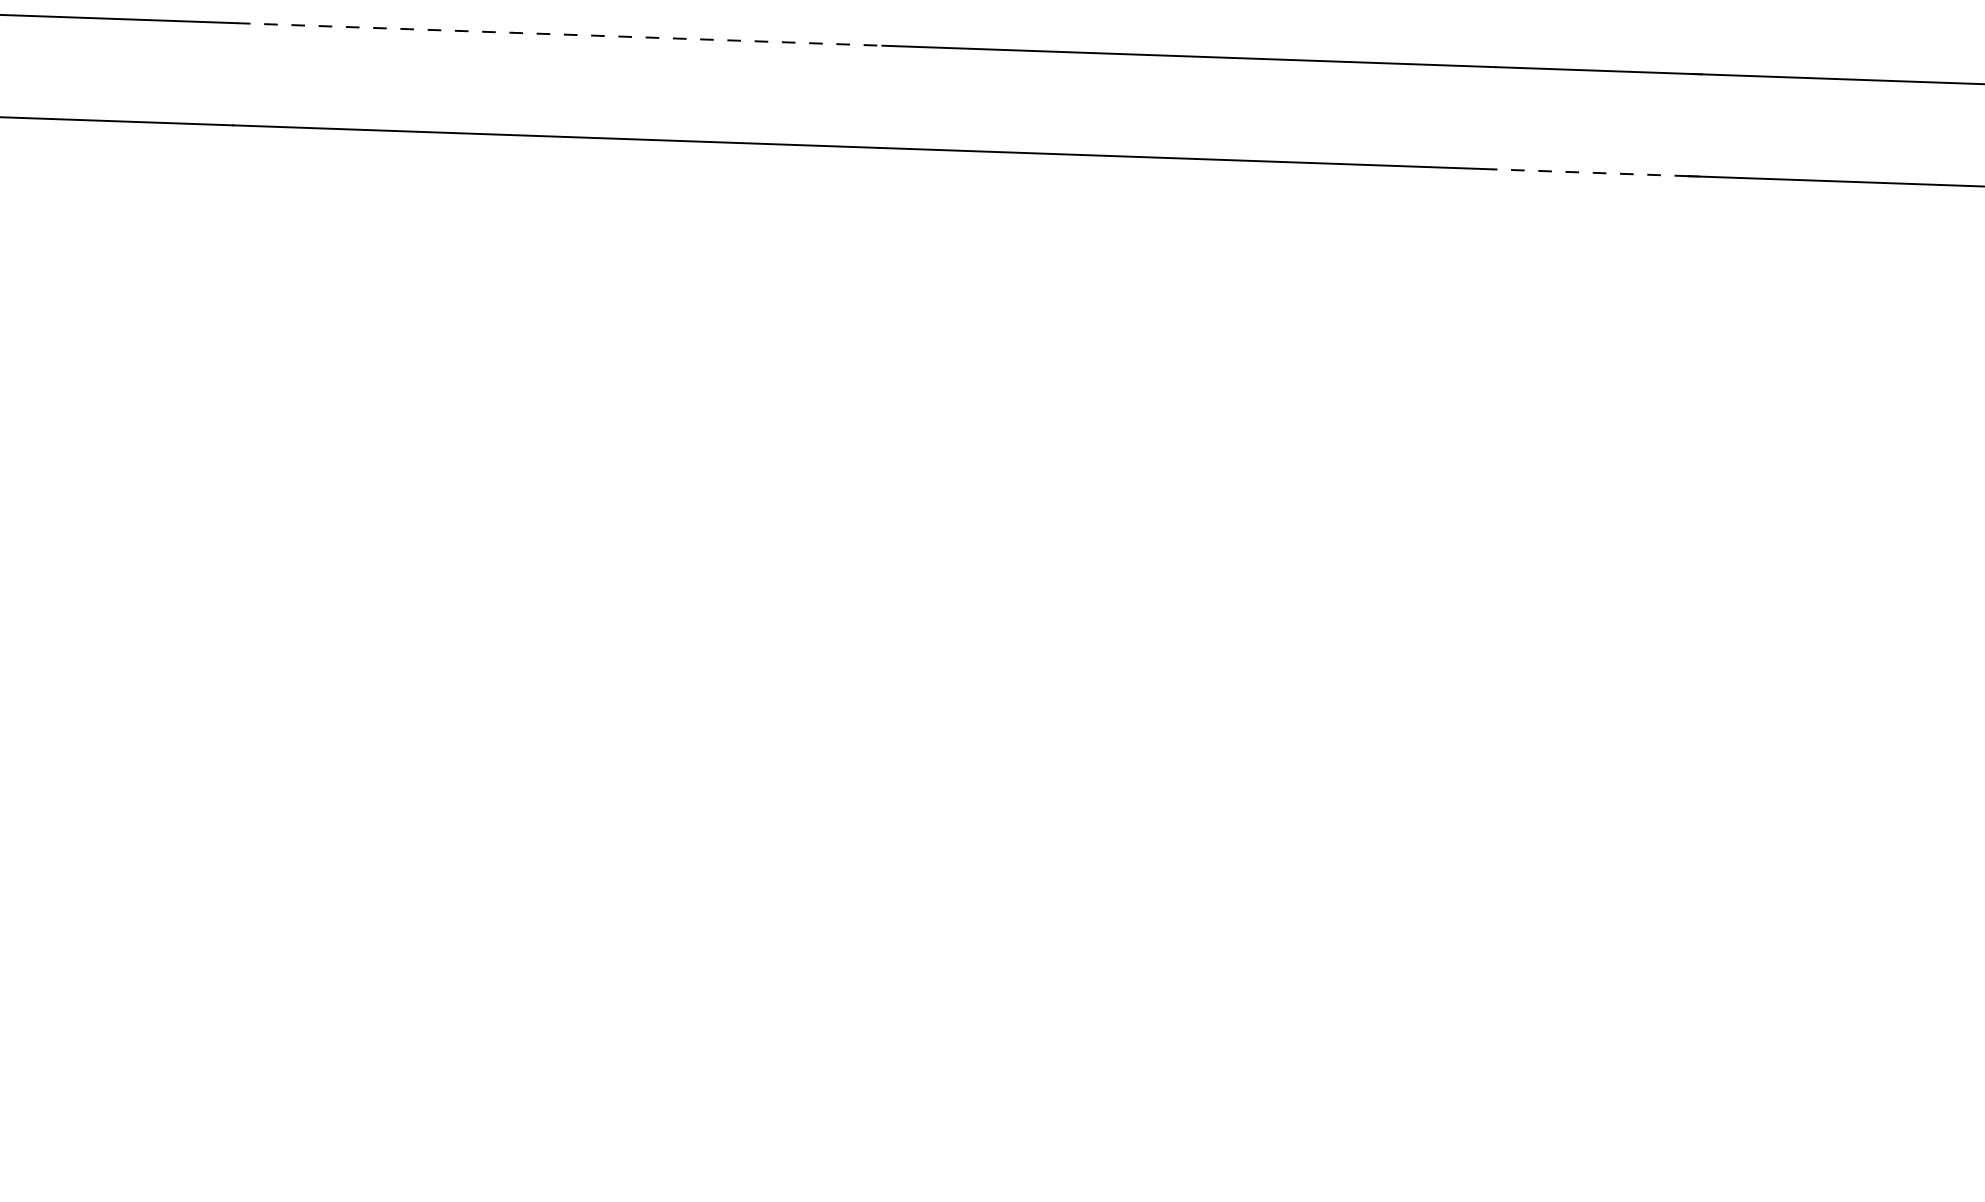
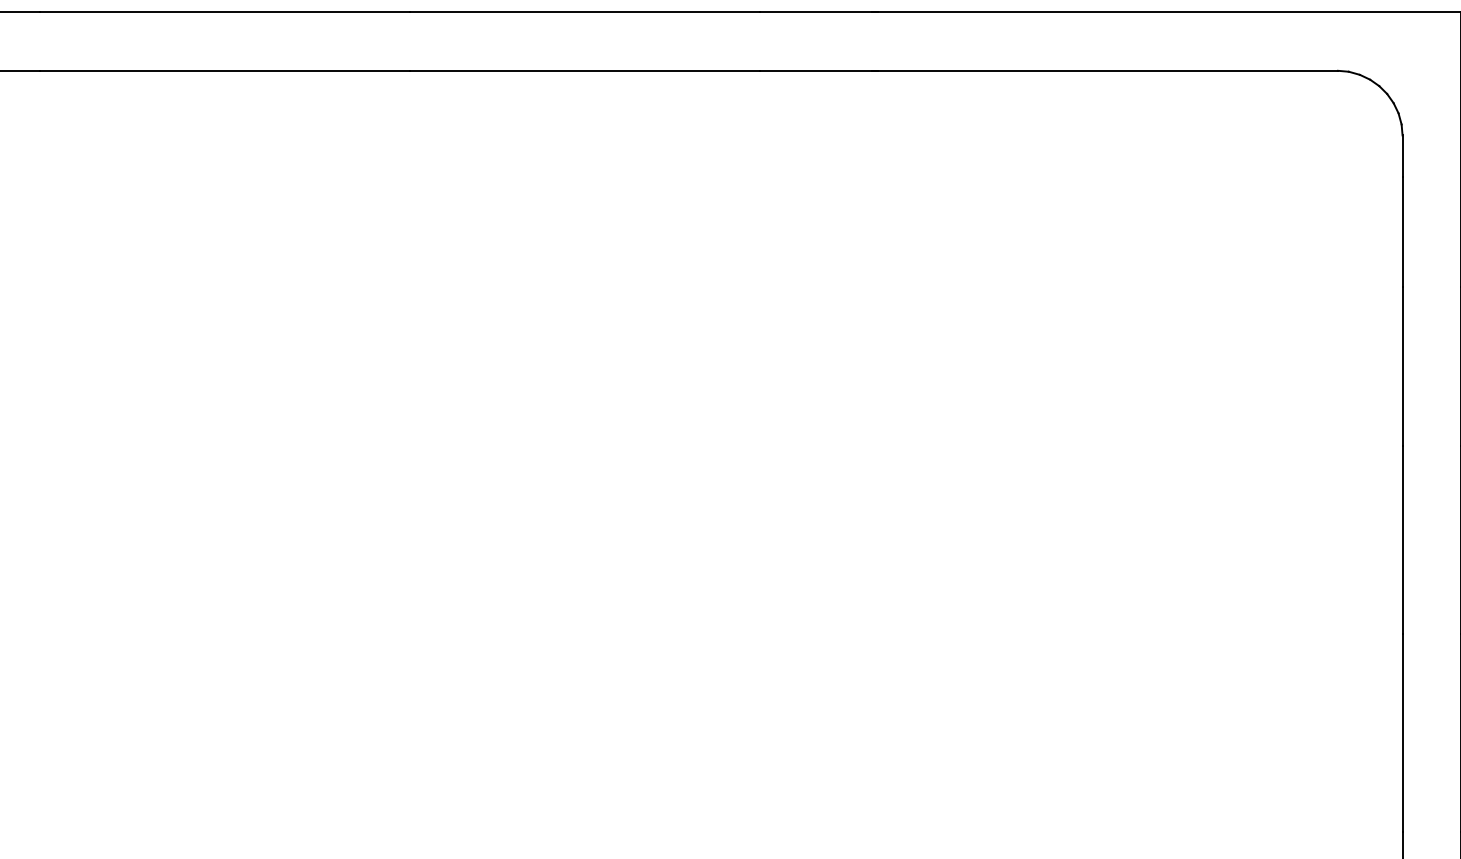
line: (560, 34) -> (225, 12), dashed -> solid
line: (1590, 172) -> (816, 70), dashed -> solid

